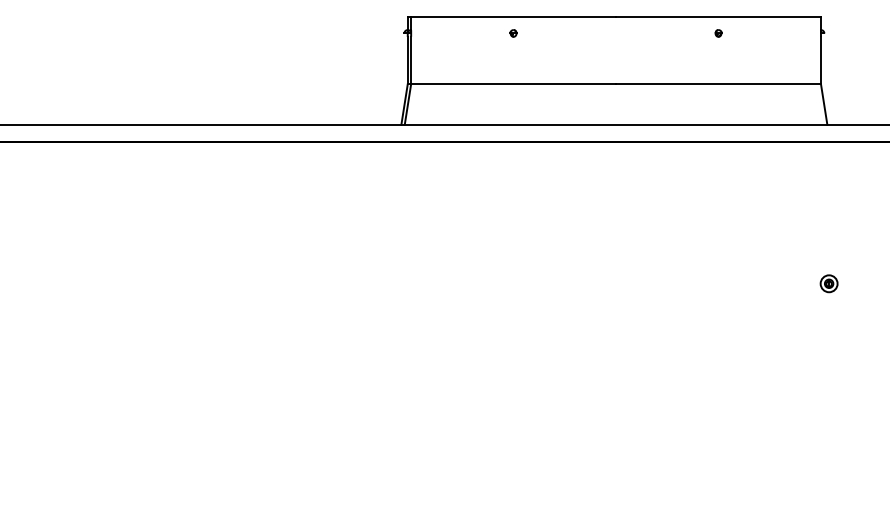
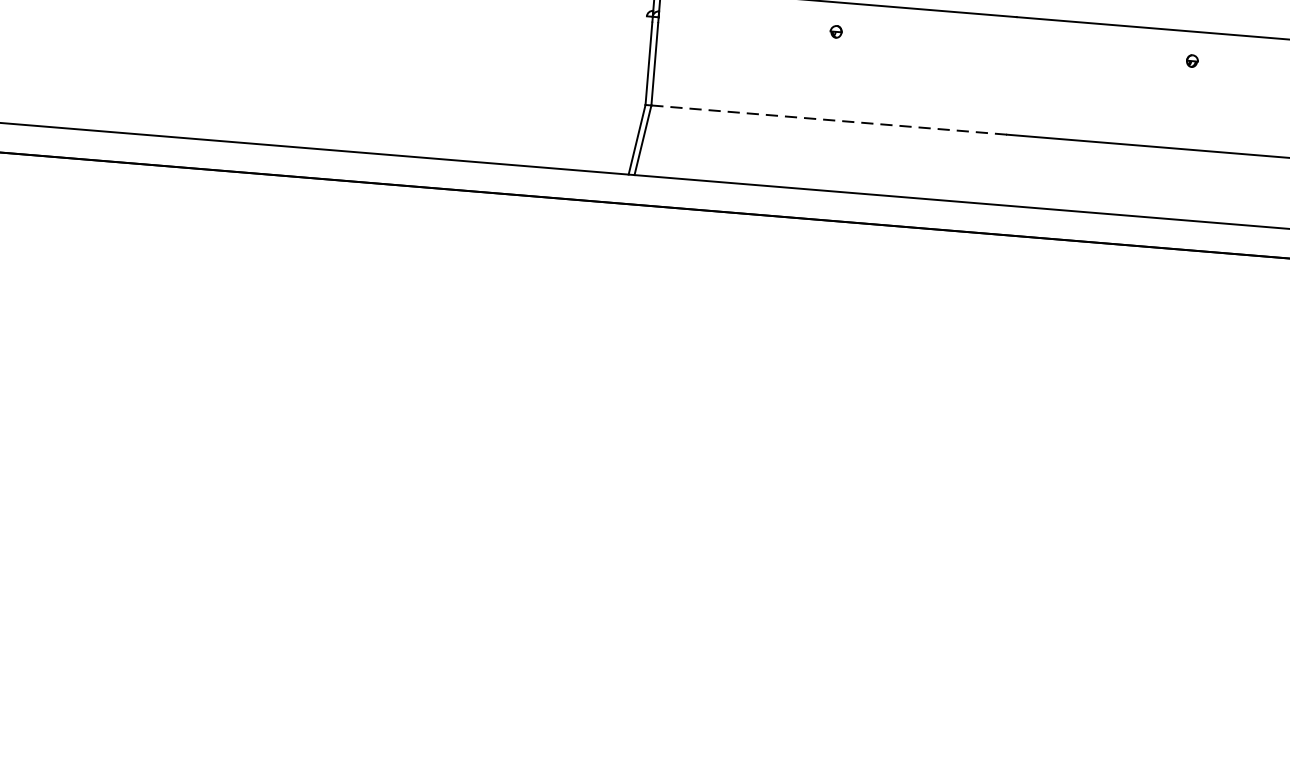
line: (513, 84) -> (829, 120), solid -> dashed

